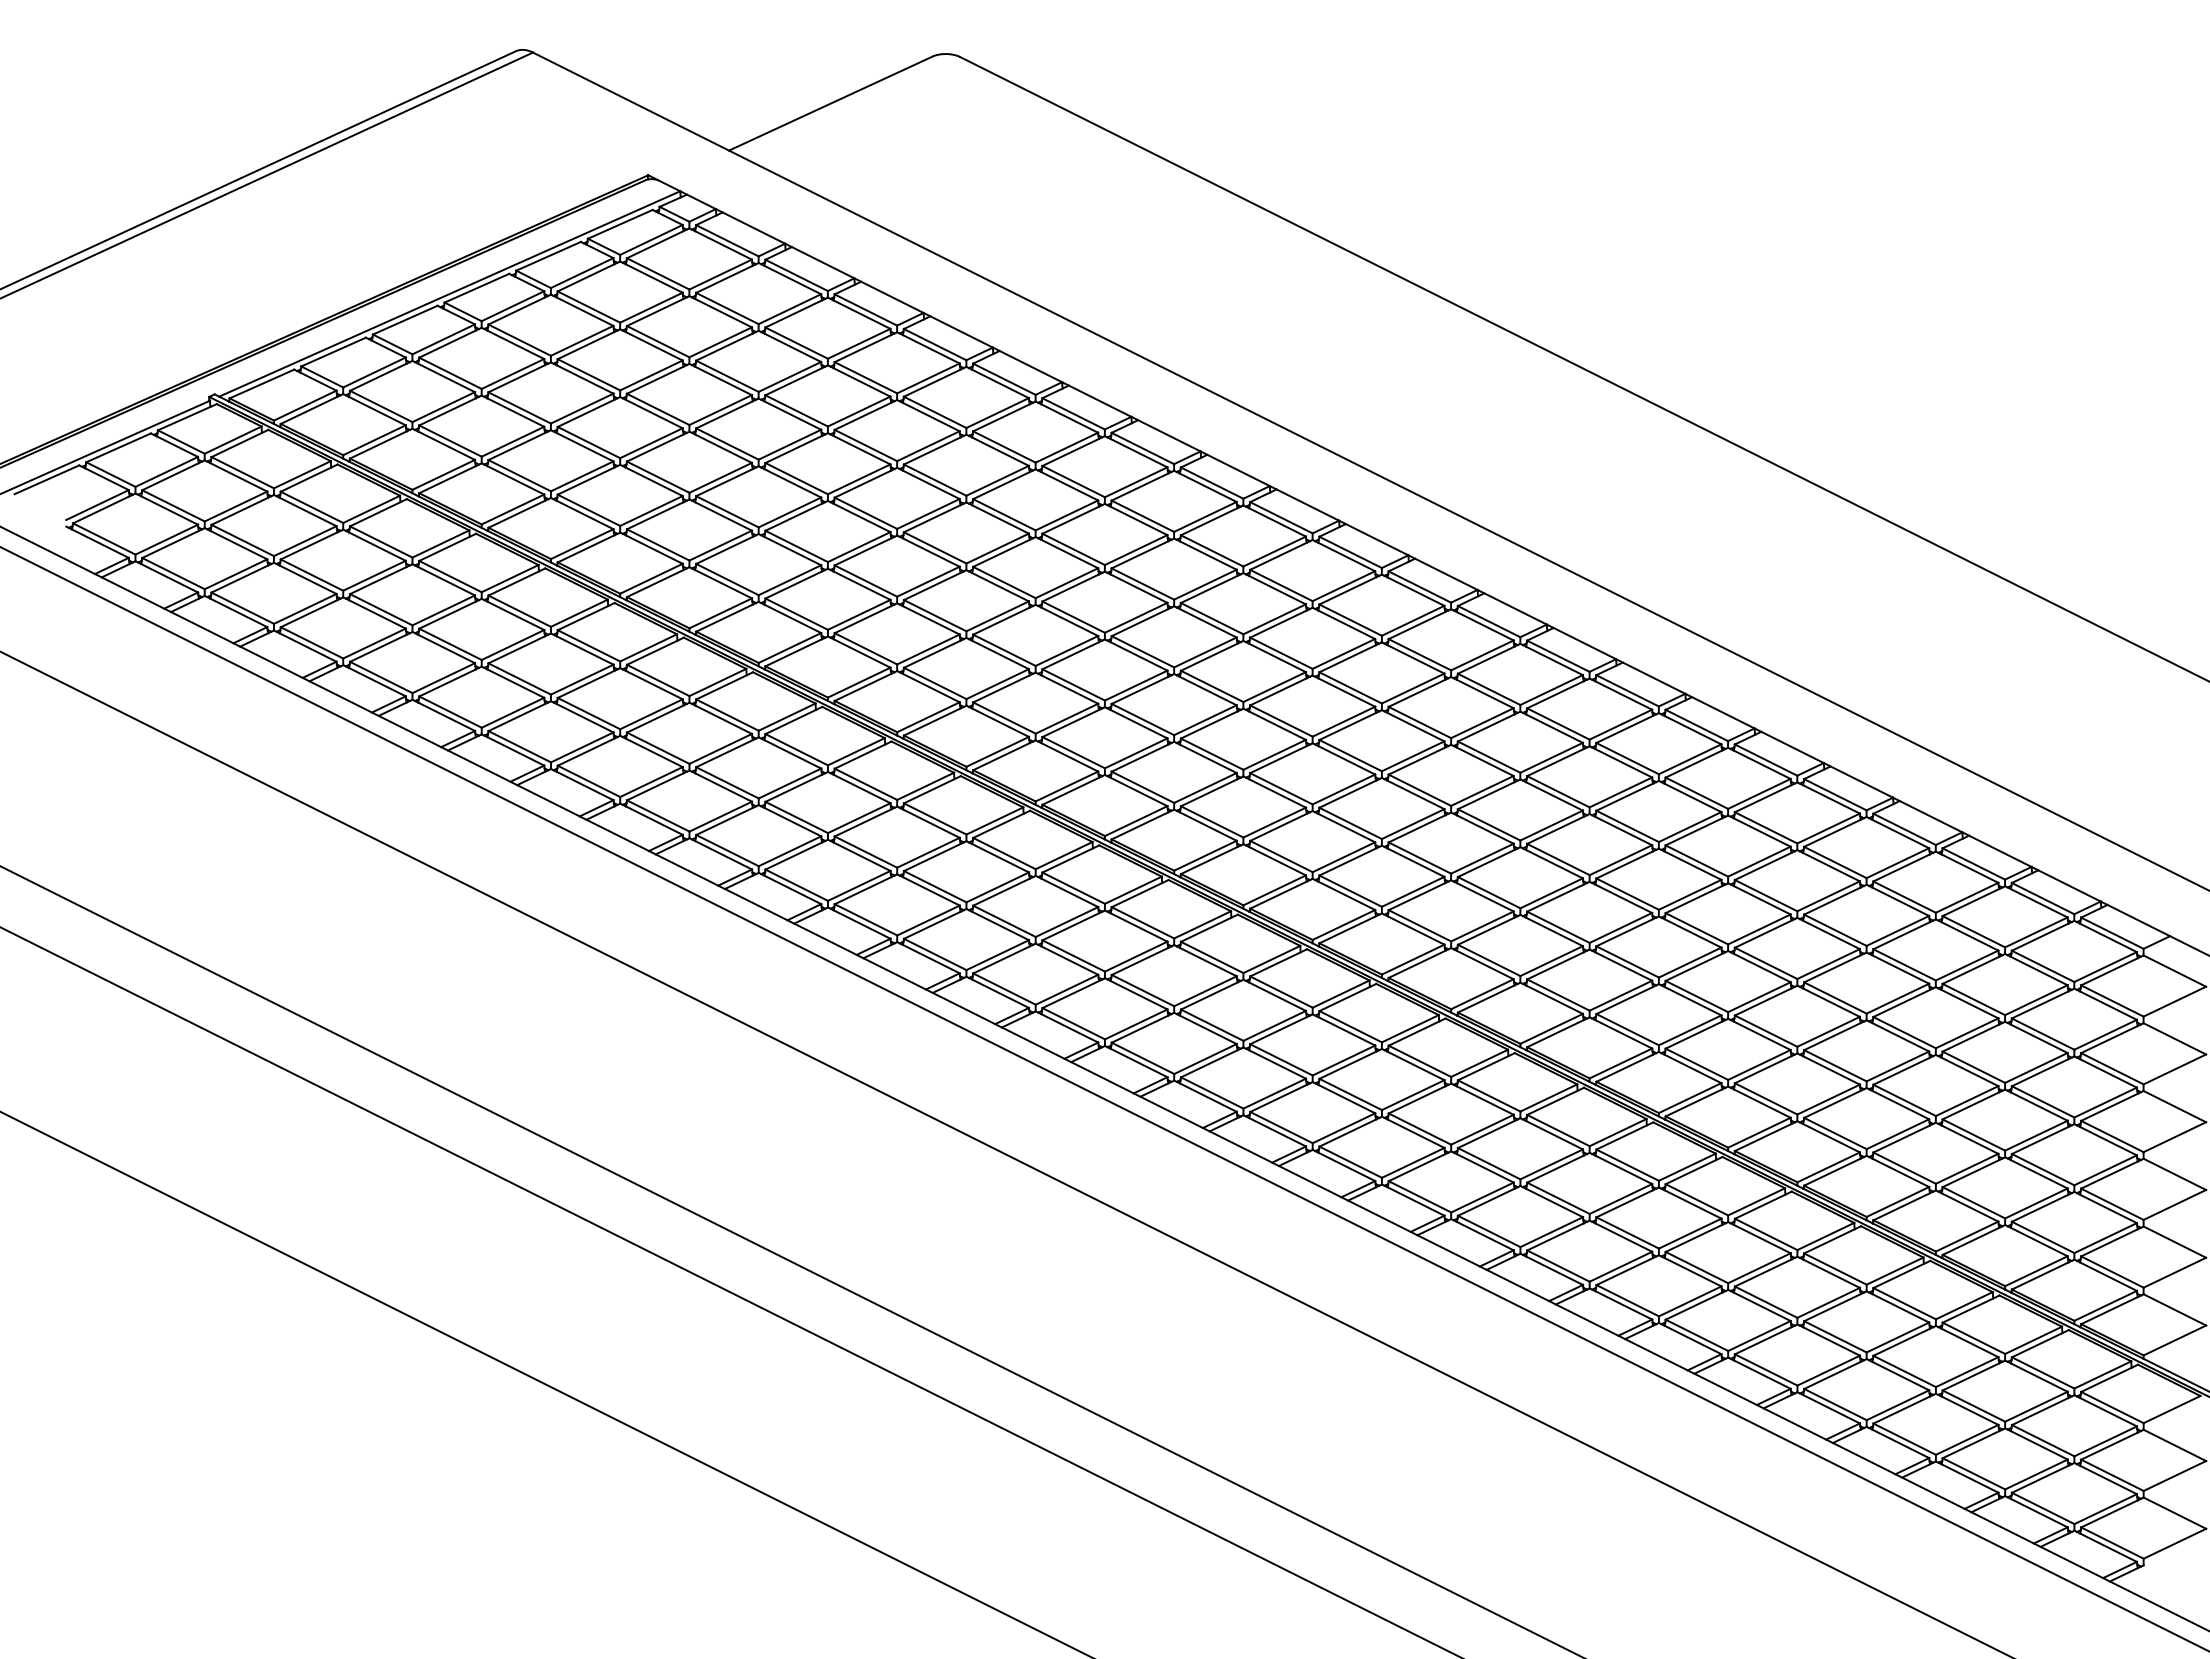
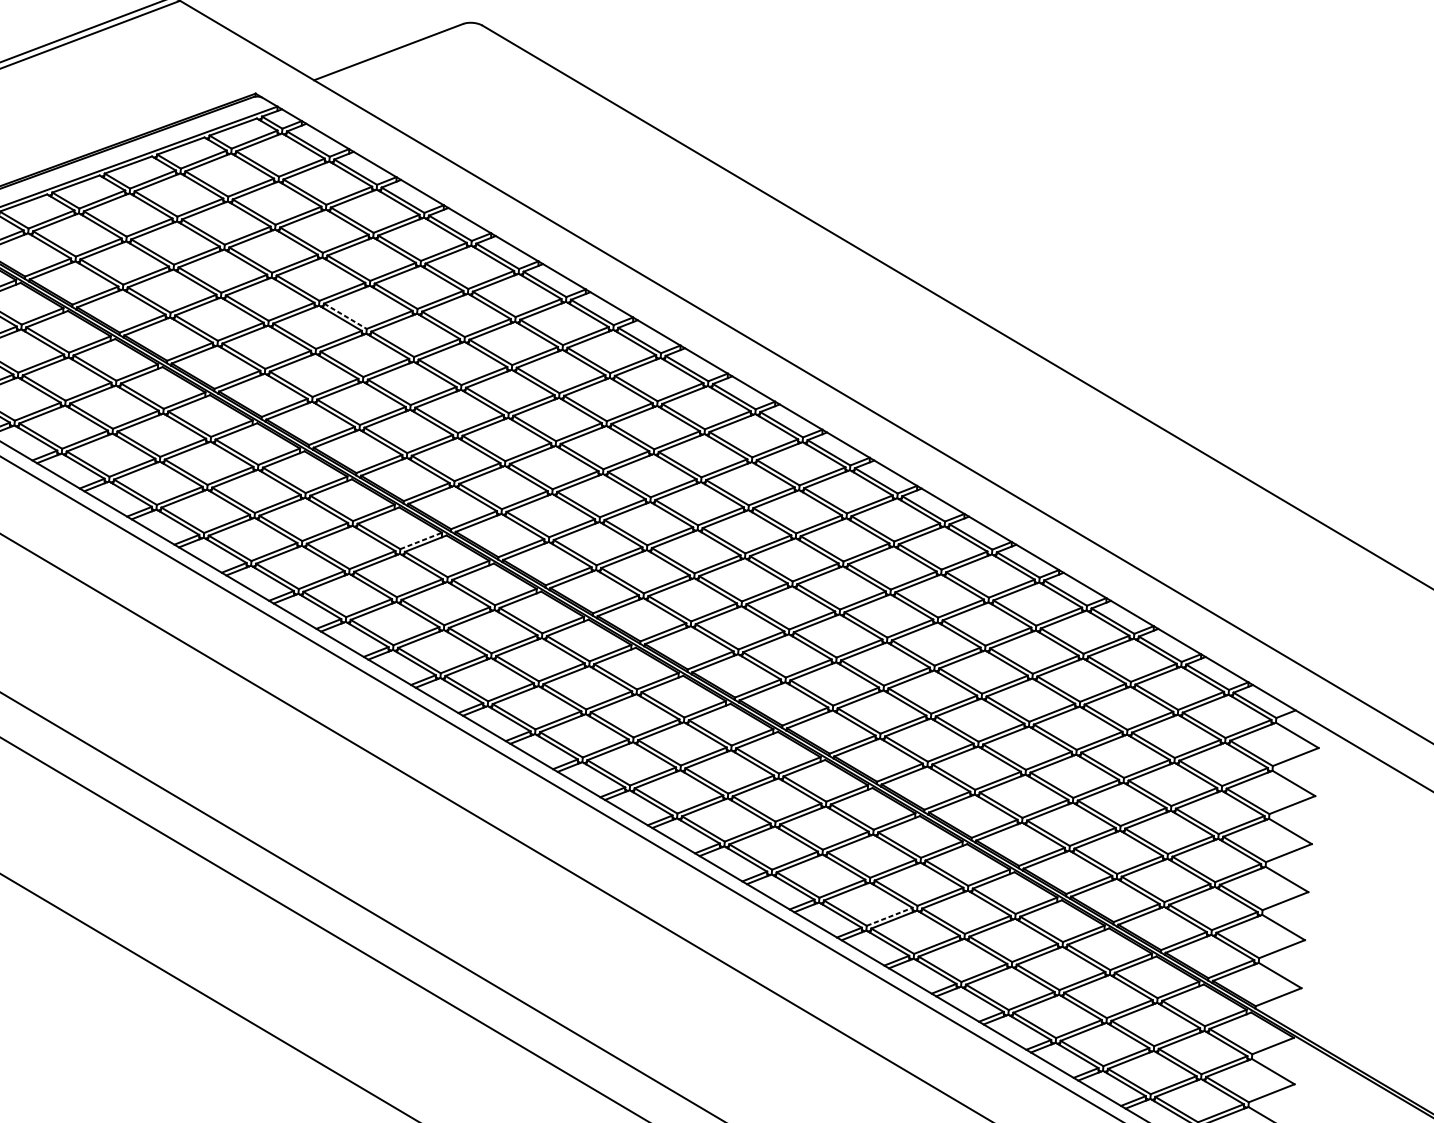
line: (796, 478) -> (345, 316), solid -> dashed
line: (925, 786) -> (421, 541), solid -> dashed
line: (1620, 1266) -> (889, 916), solid -> dashed

